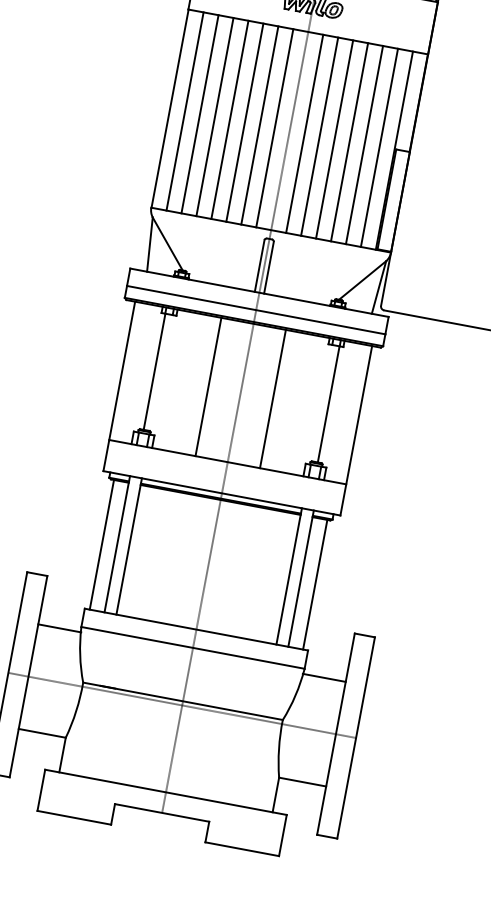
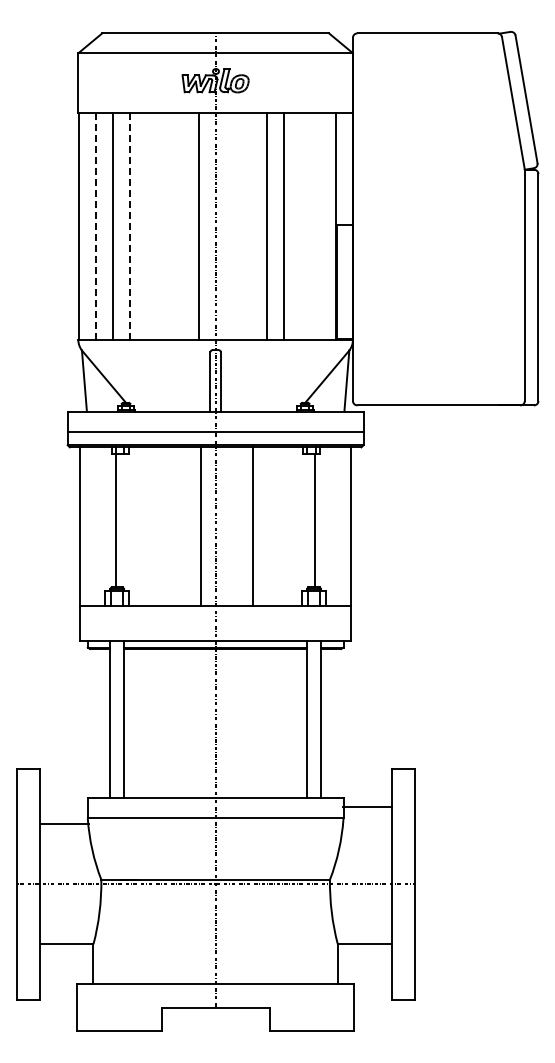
line: (184, 111) -> (95, 226), solid -> dashed
line: (215, 117) -> (130, 226), solid -> dashed
line: (230, 119) -> (147, 226), removed
line: (245, 122) -> (164, 226), removed
line: (259, 125) -> (181, 226), removed
line: (304, 133) -> (232, 226), removed
line: (319, 136) -> (249, 226), removed
line: (364, 145) -> (301, 226), removed
line: (379, 147) -> (318, 226), removed
line: (208, 386) -> (200, 526), moved
line: (101, 545) -> (93, 723), removed
line: (314, 584) -> (337, 723), removed
line: (323, 677) -> (366, 807), moved

